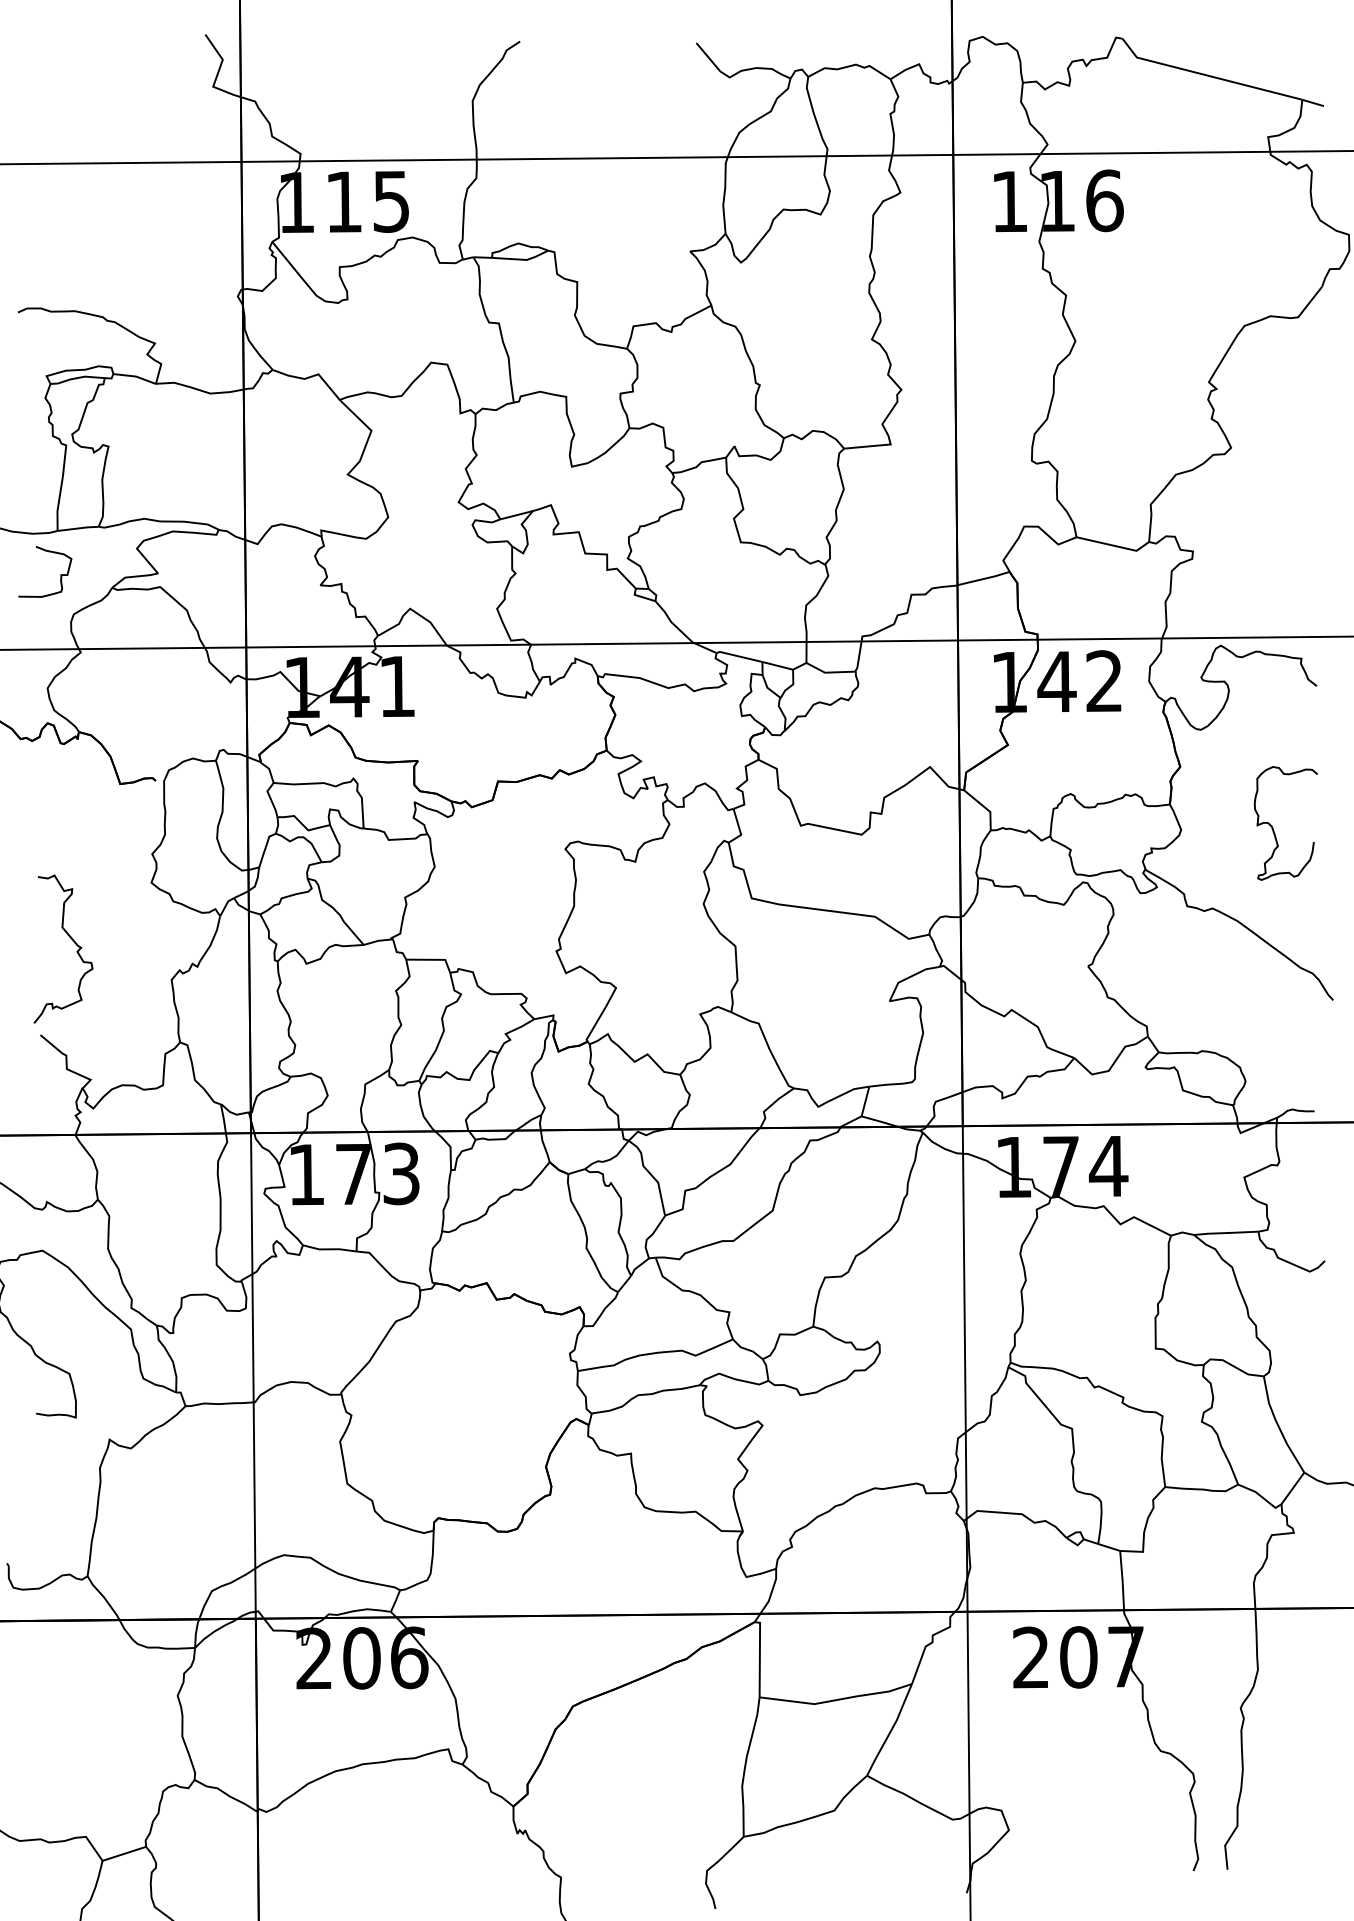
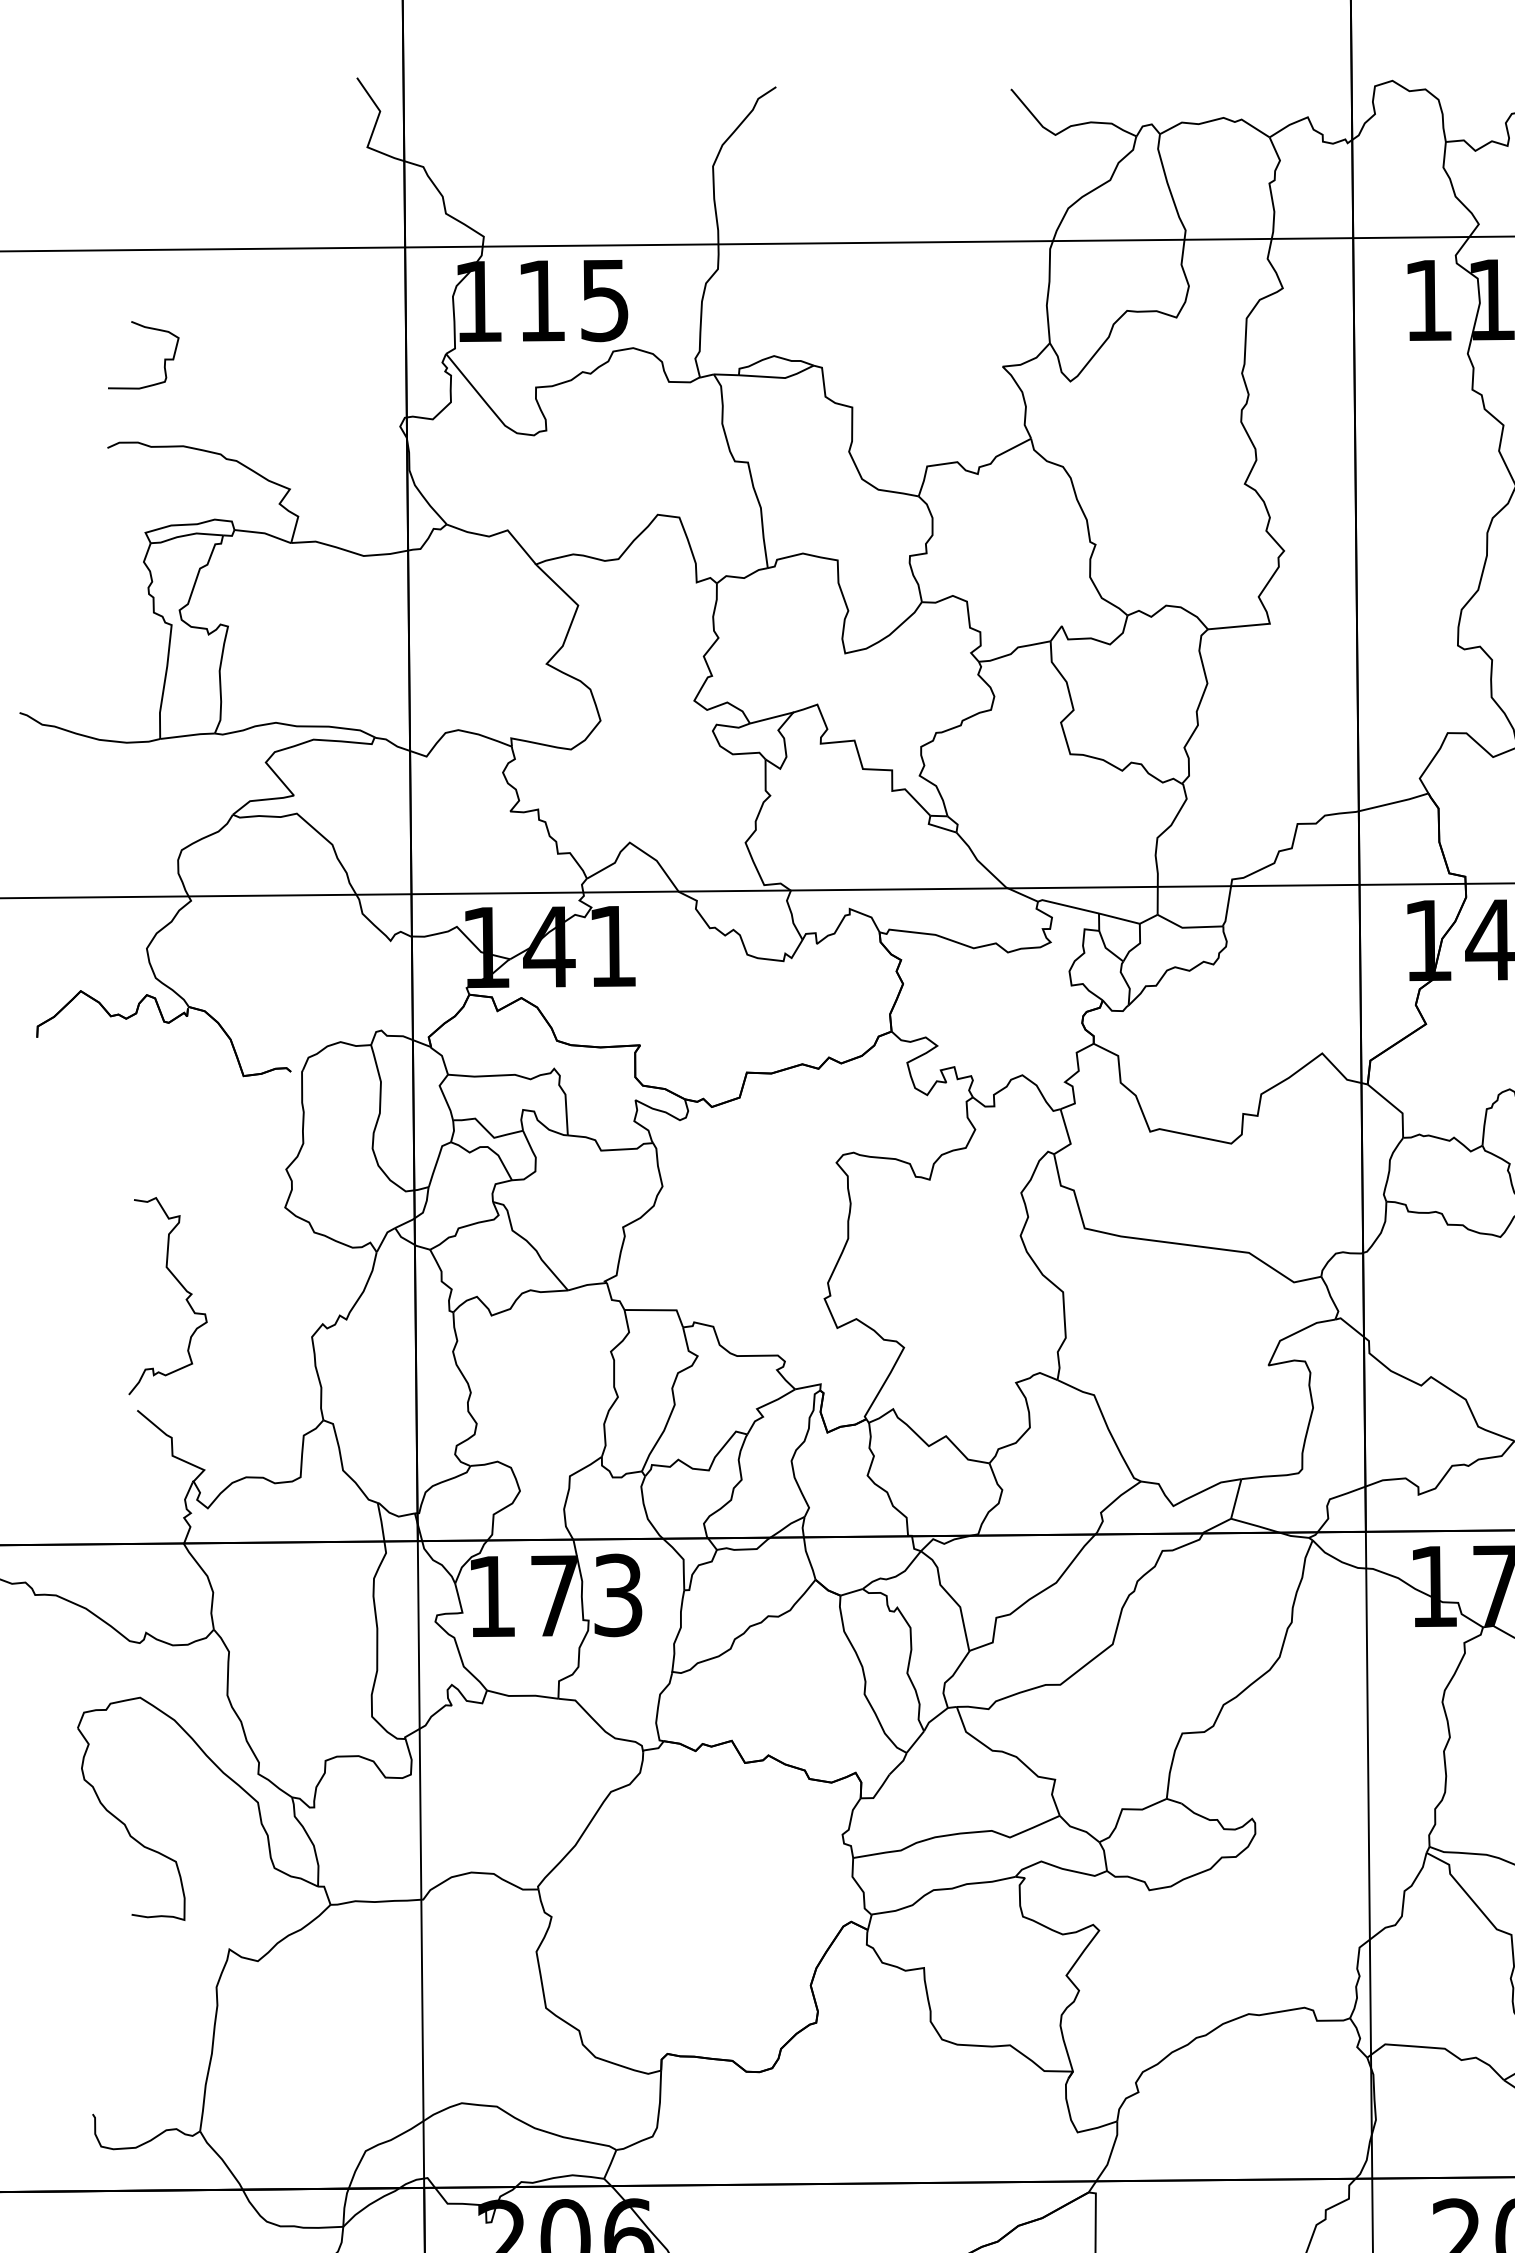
curve: (60, 574) -> (164, 358), moved

